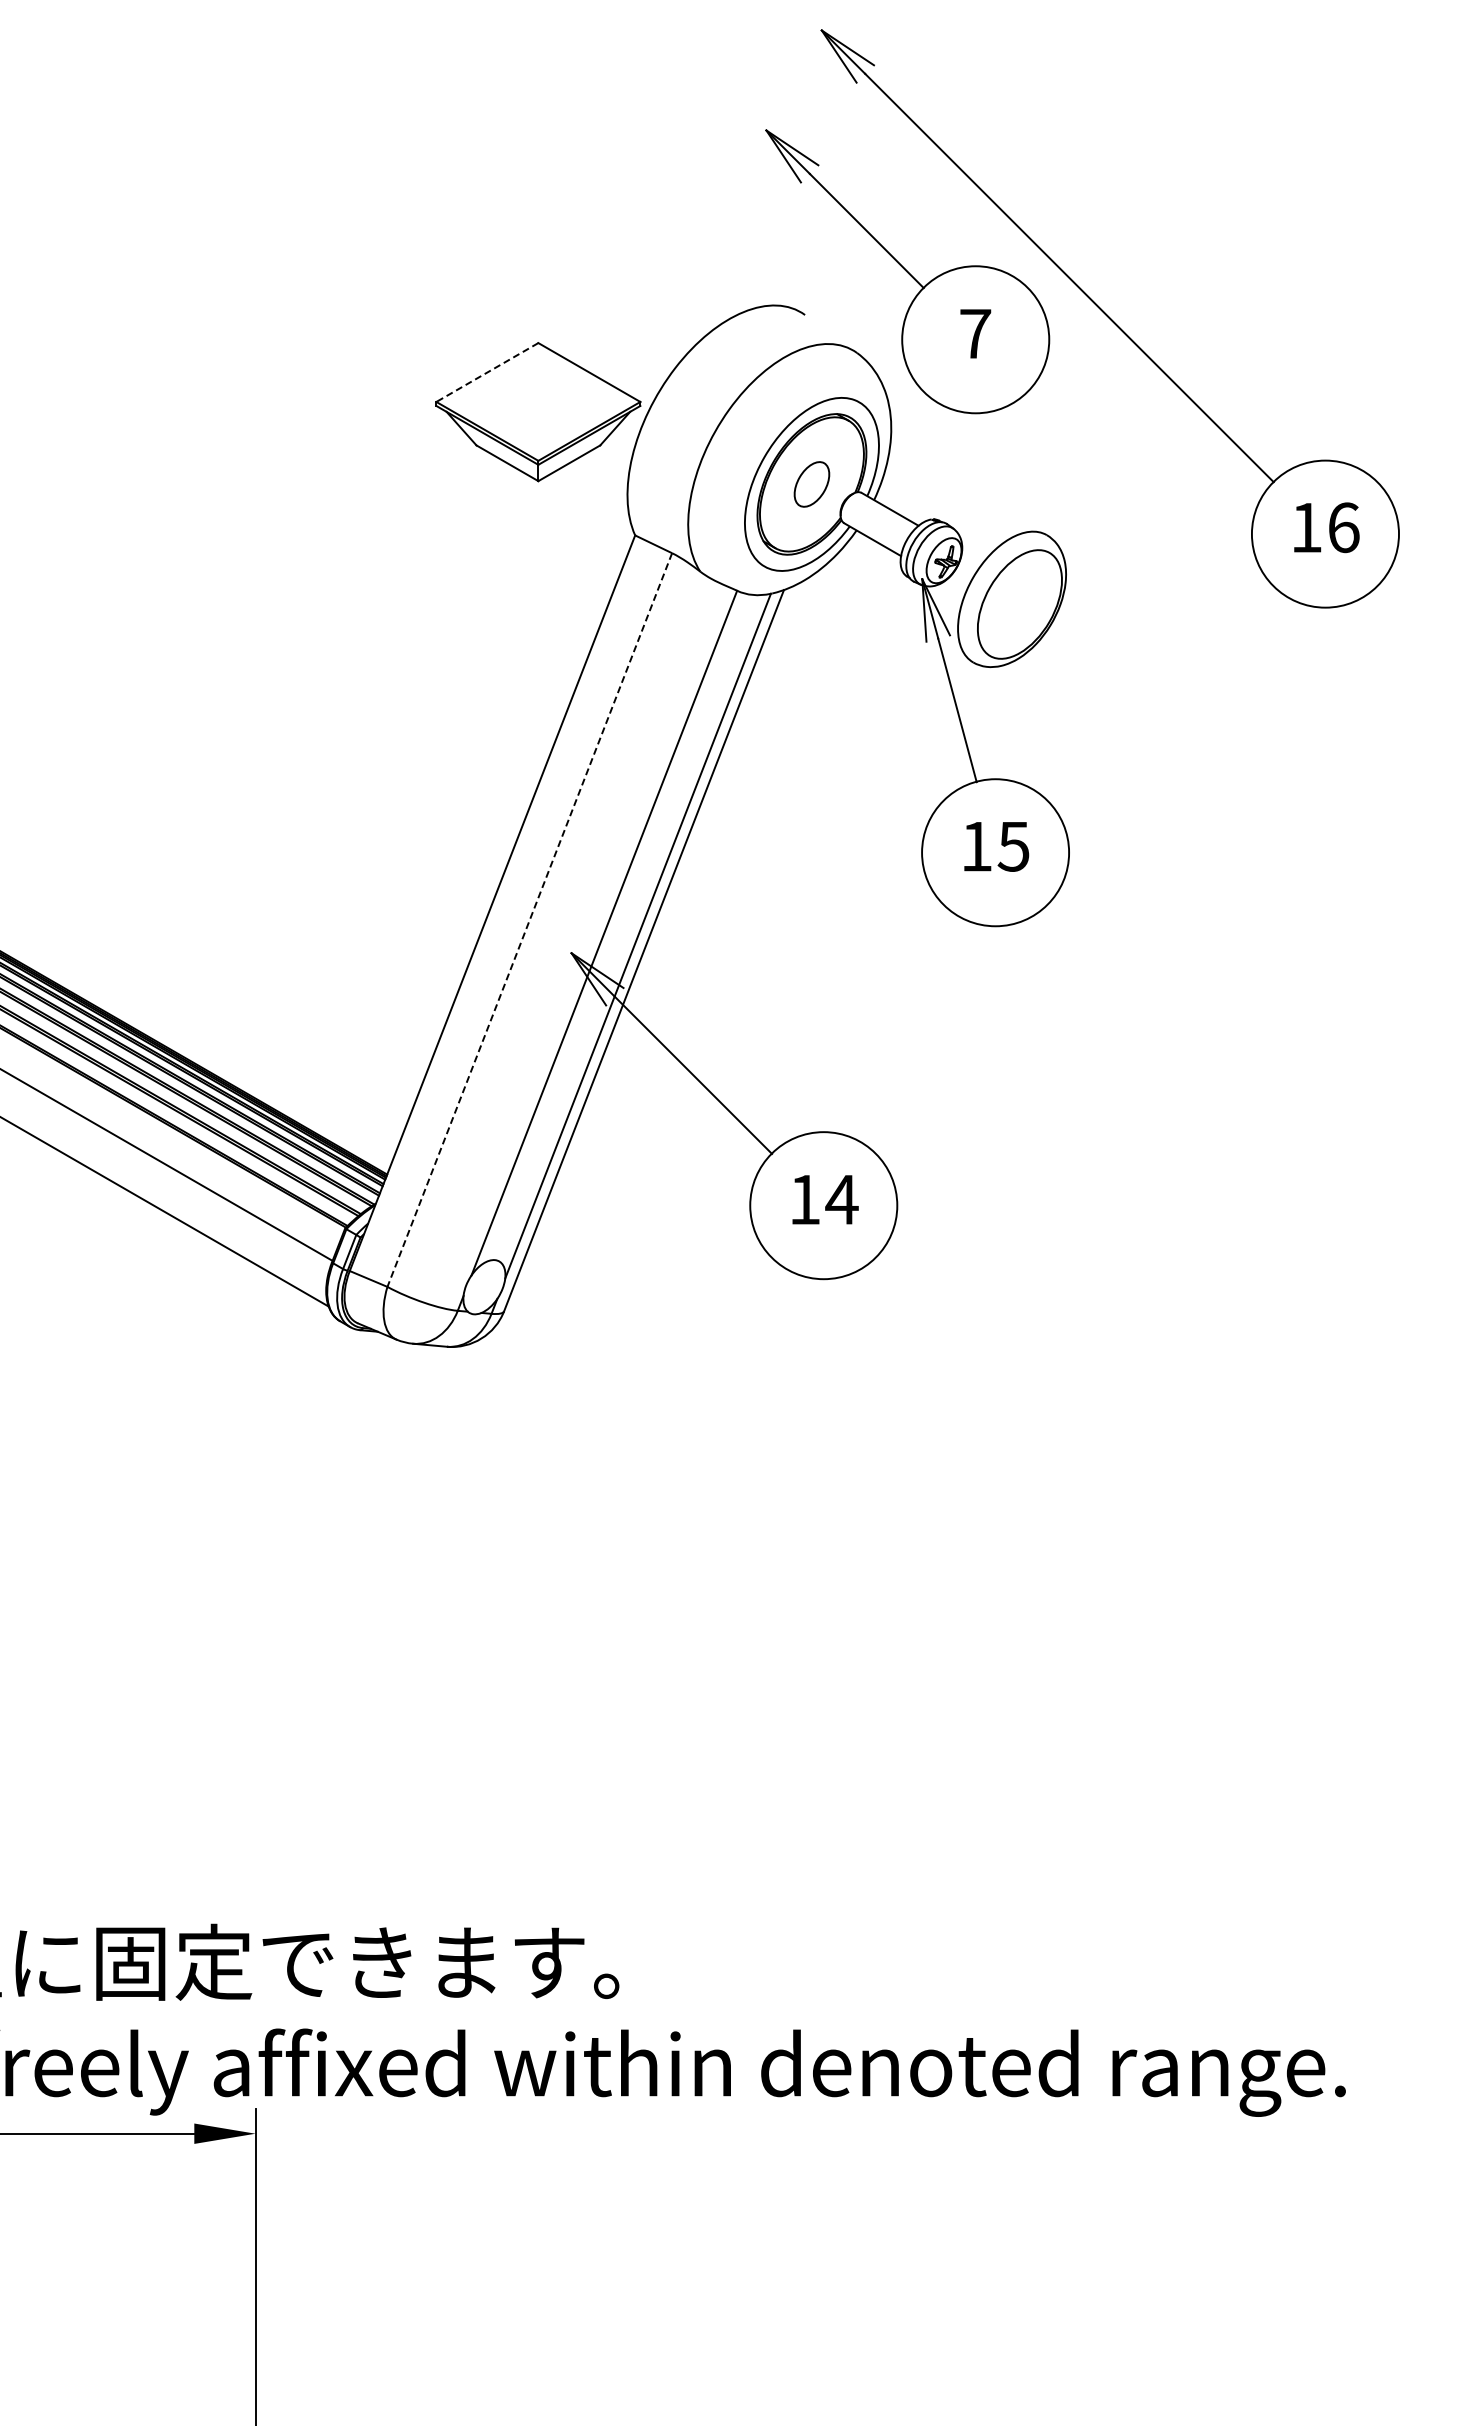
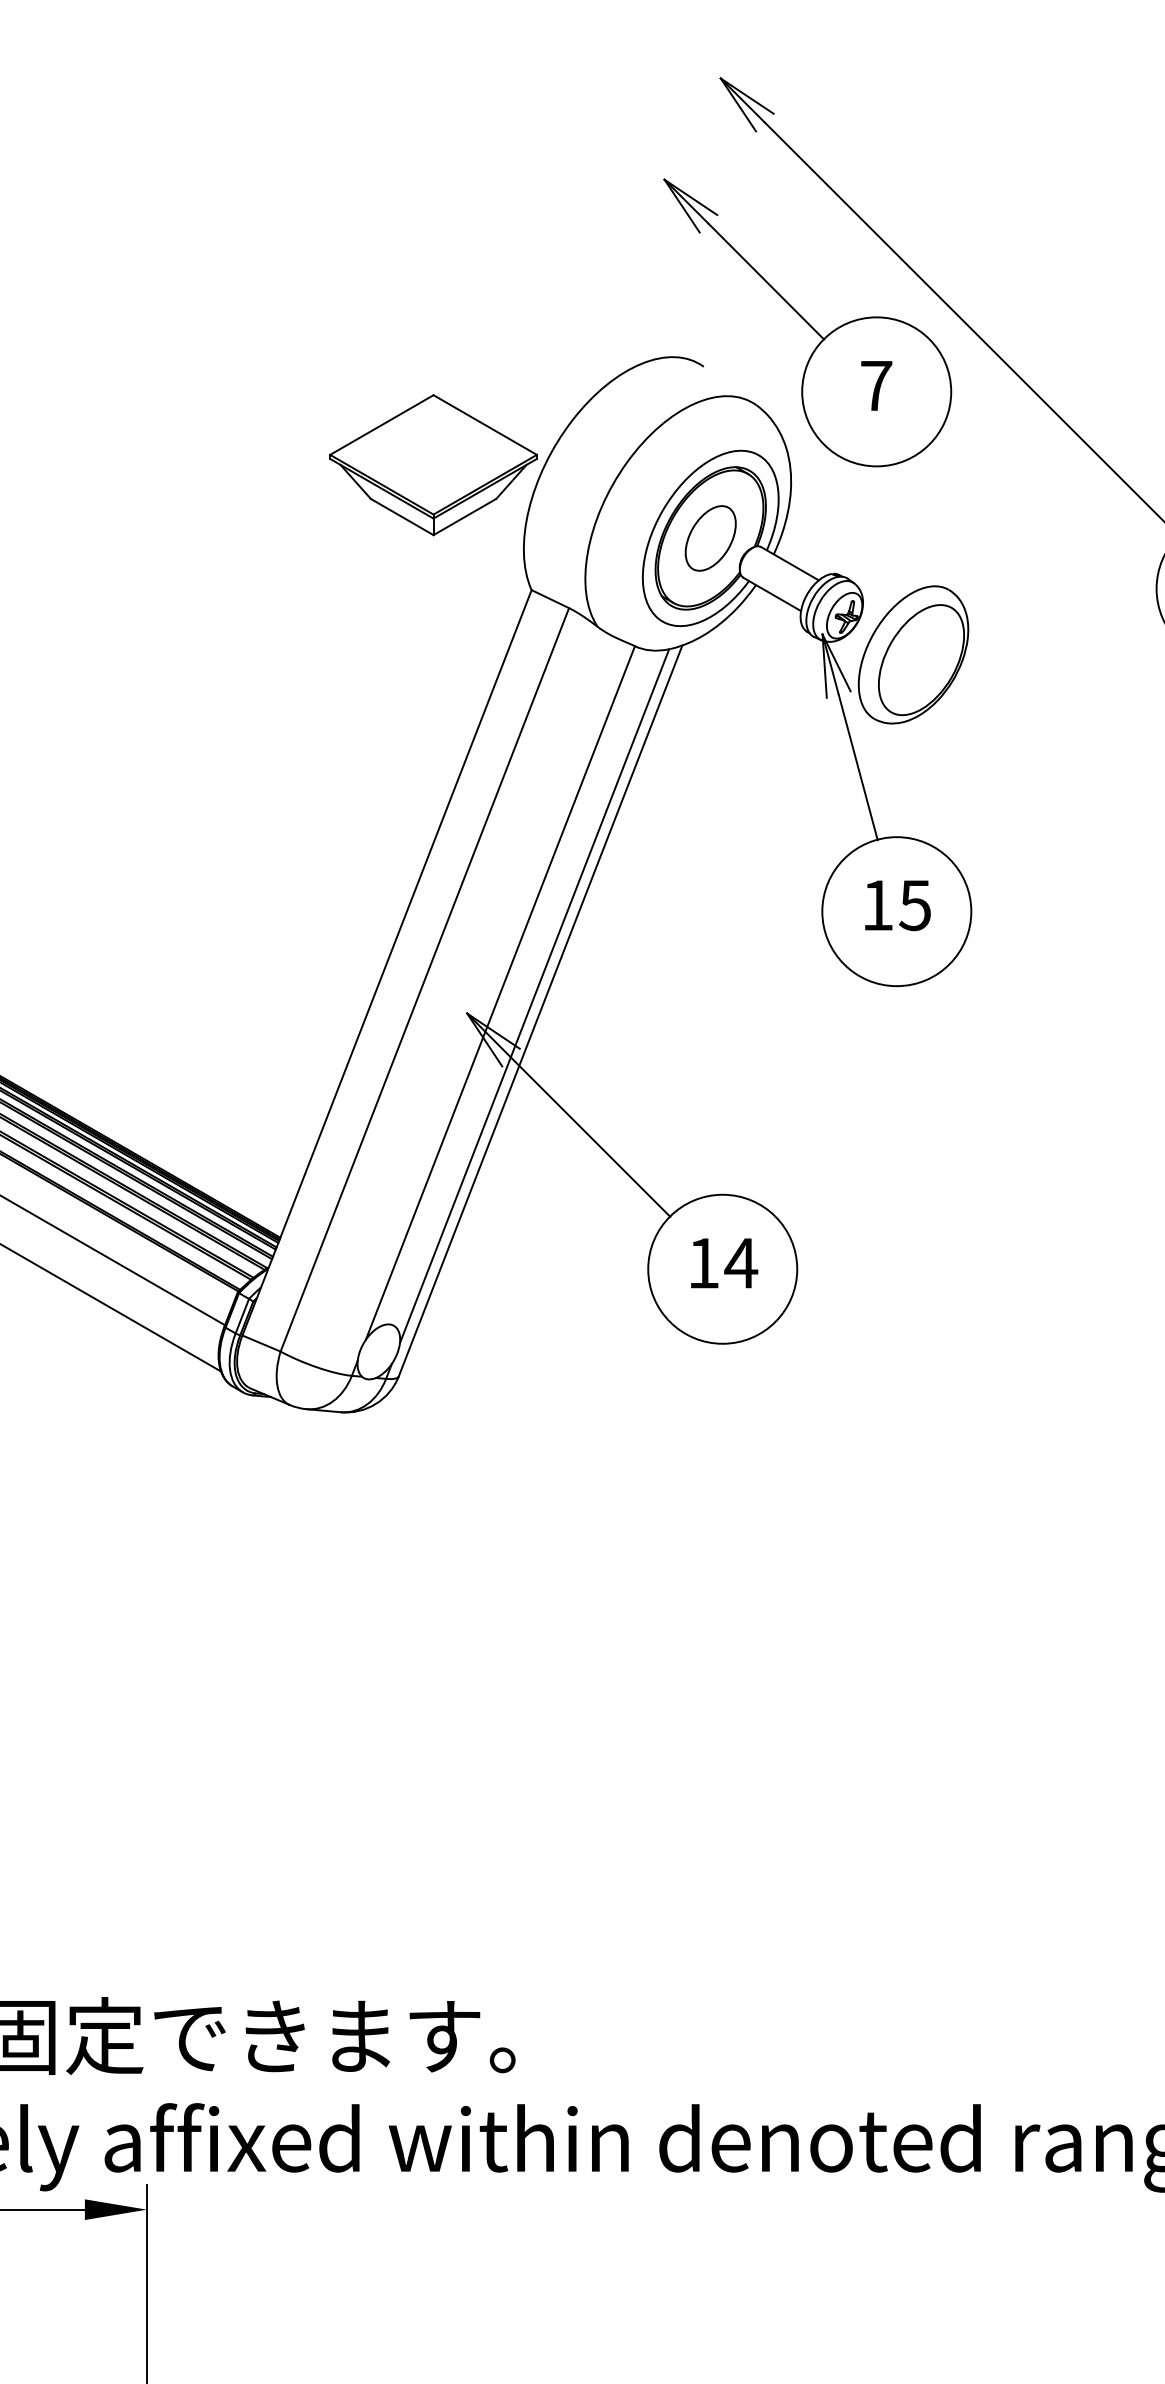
line: (487, 372) -> (381, 425), dashed -> solid
part: (811, 484) -> (710, 538), size x1.43
line: (529, 920) -> (424, 980), dashed -> solid

